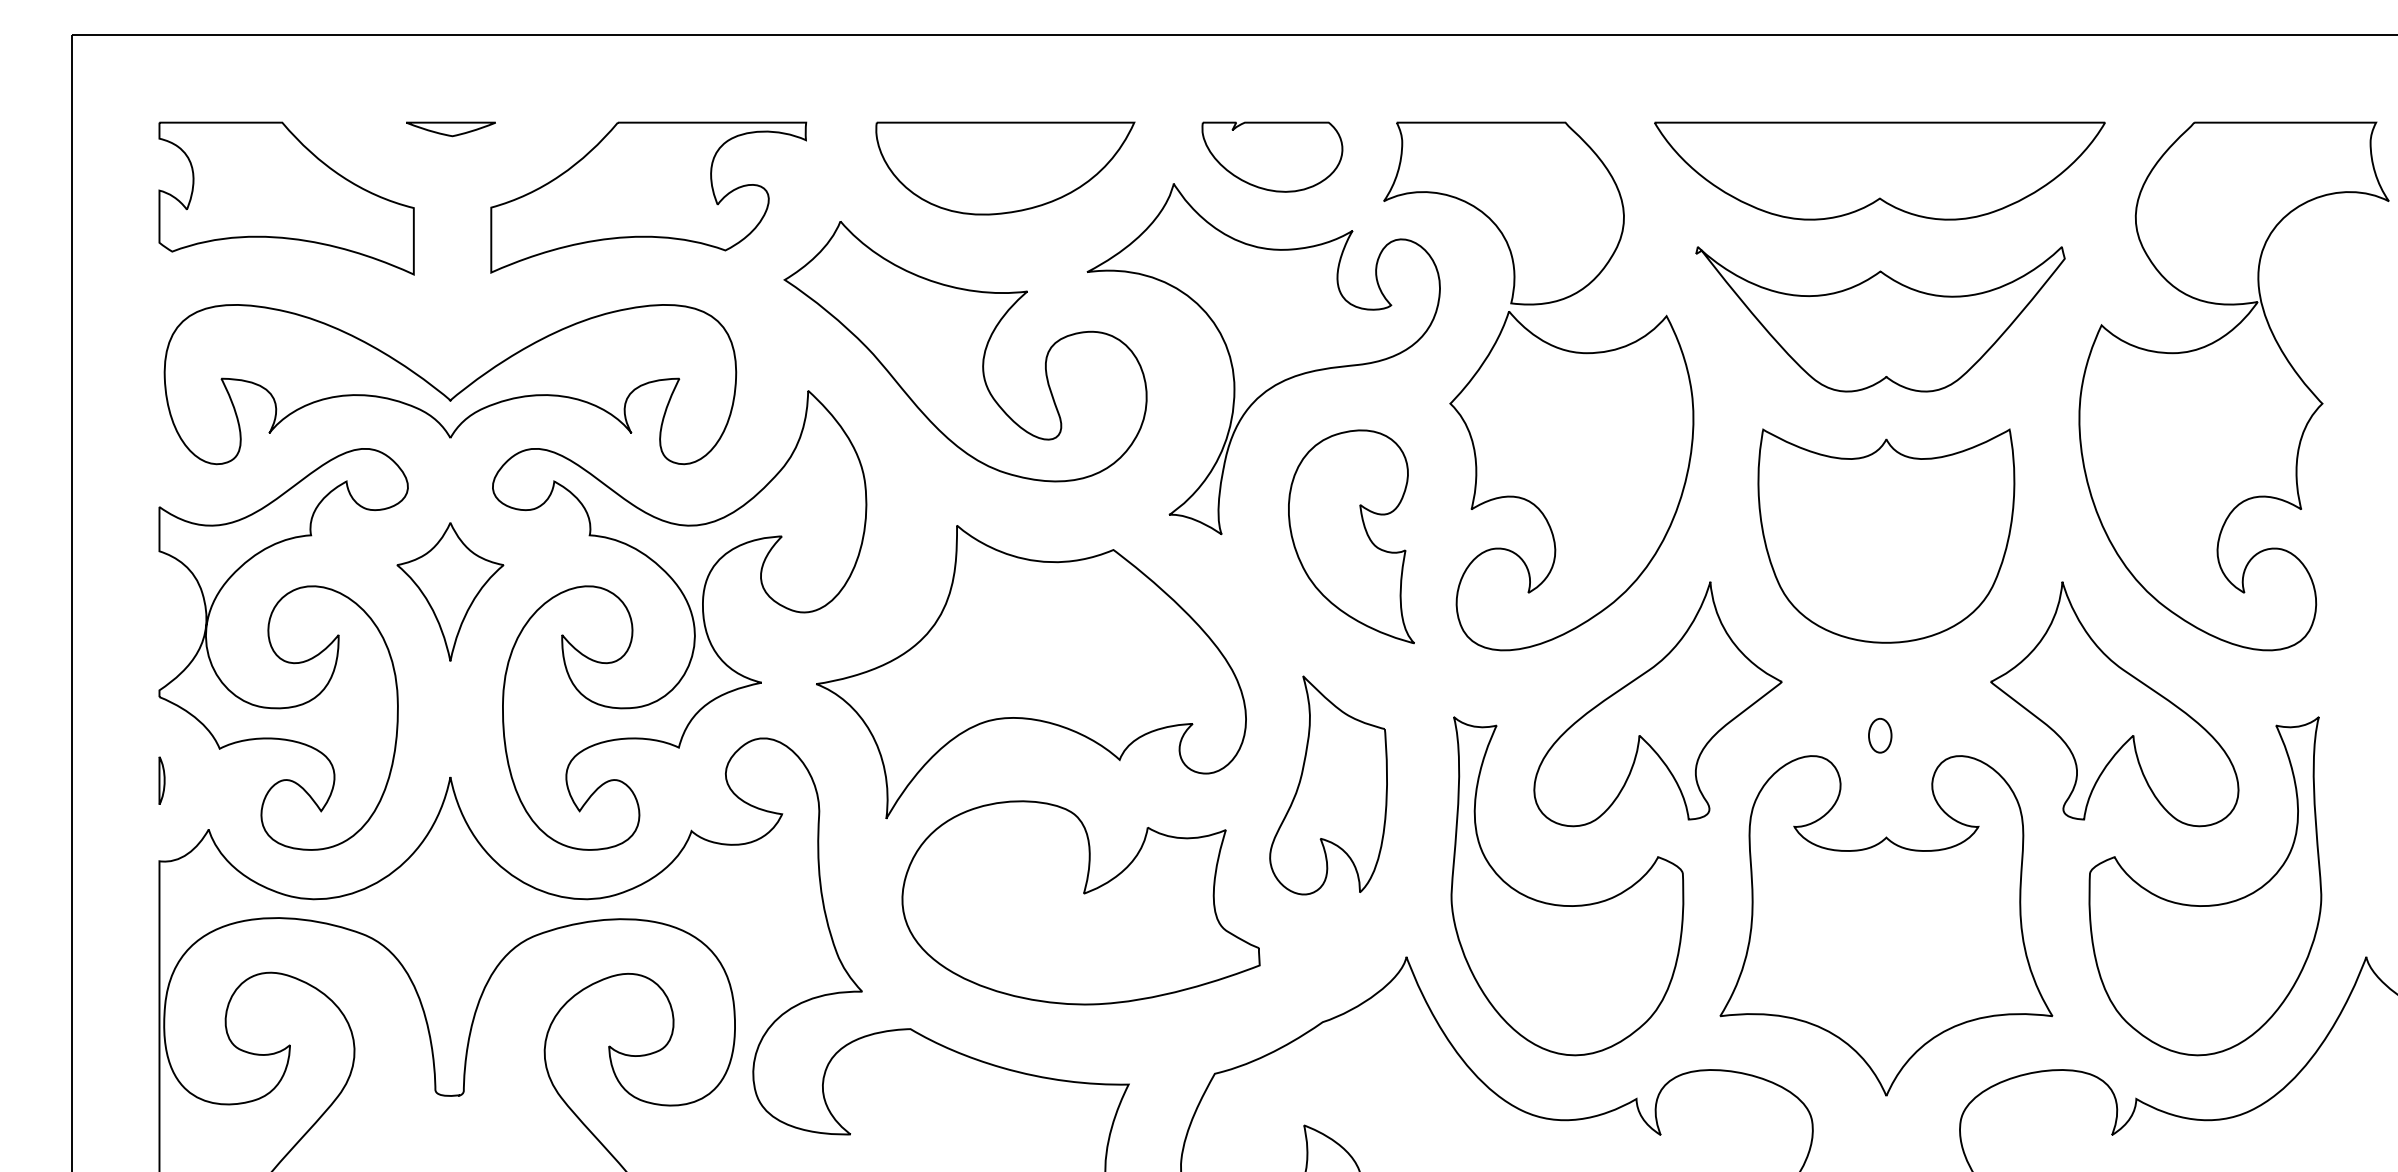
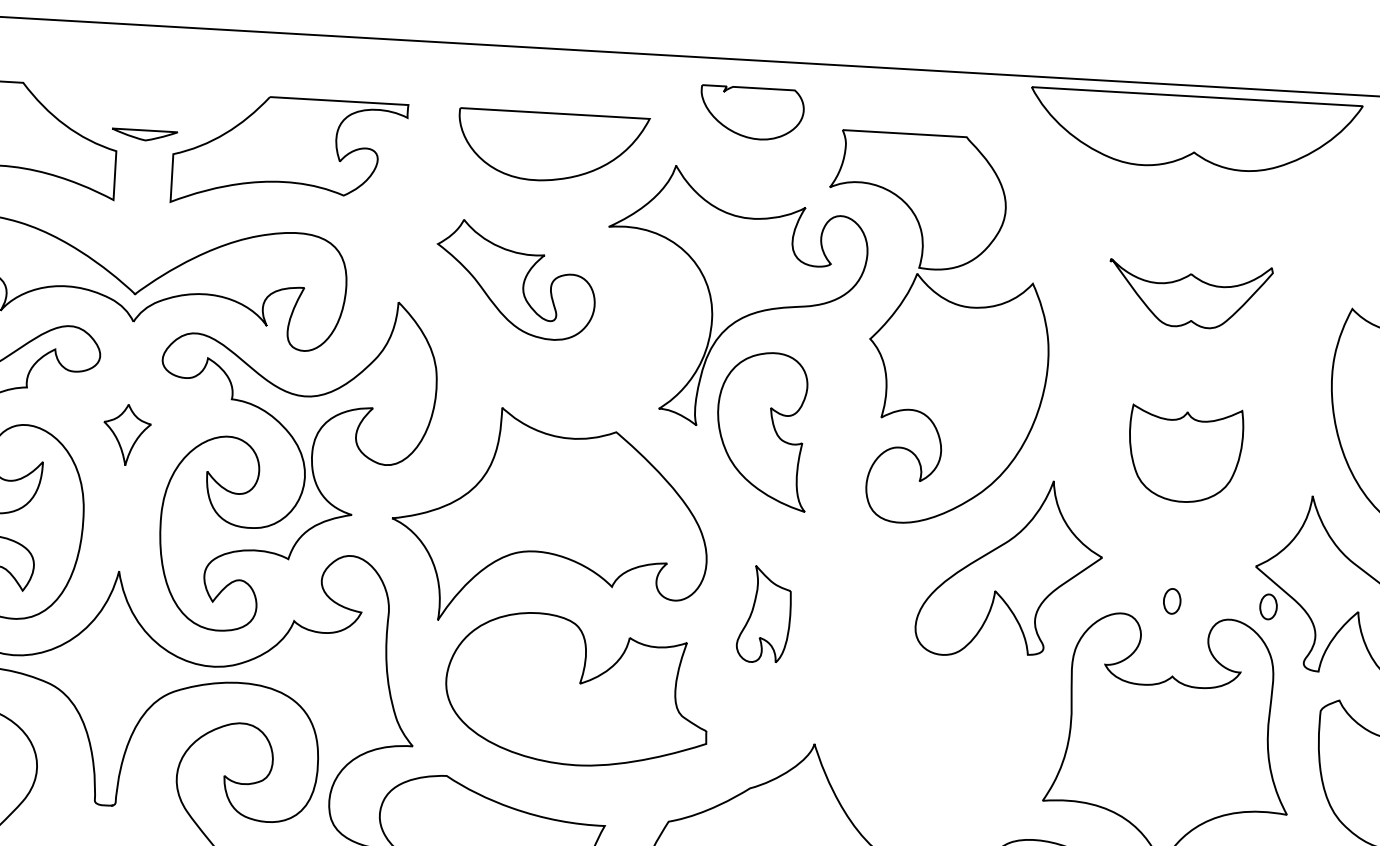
part: (450, 129) -> (144, 135), moved
part: (1272, 156) -> (752, 112), moved
part: (1879, 170) -> (1195, 131), moved
part: (1880, 319) -> (1190, 295), size x0.6
part: (965, 351) -> (515, 280), size x0.6
part: (1886, 535) -> (1185, 454), size x0.6
part: (1351, 536) -> (763, 430), moved
part: (450, 591) -> (127, 434), size x0.6
part: (2011, 735) -> (1268, 606), added
part: (1328, 785) -> (764, 614), size x0.6
part: (1562, 904) -> (931, 711), removed

